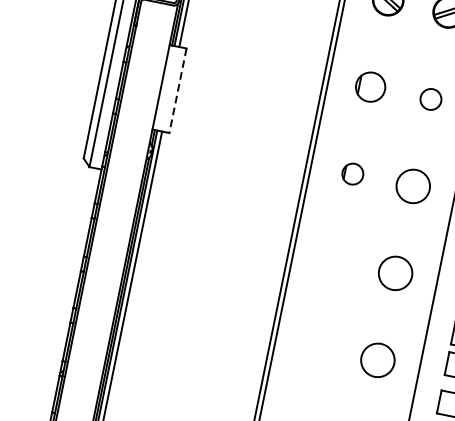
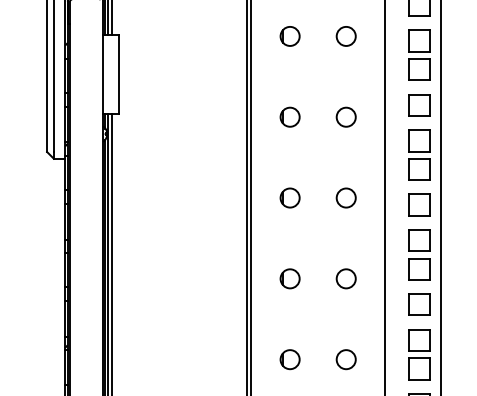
circle: (369, 87) -> (289, 36), size x0.71
line: (177, 91) -> (118, 75), dashed -> solid
circle: (412, 185) -> (345, 116), size x0.62
circle: (334, 260) -> (289, 197), added
circle: (394, 272) -> (345, 197), size x0.62
circle: (316, 347) -> (289, 278), added
circle: (377, 359) -> (345, 278), size x0.62

